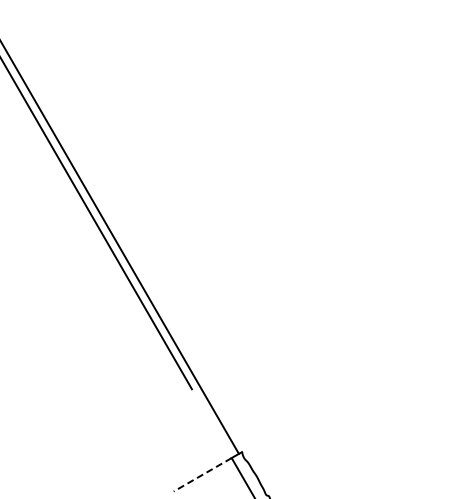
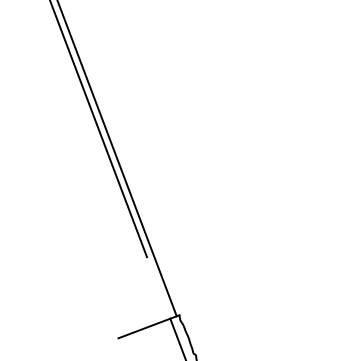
line: (202, 475) -> (144, 329), dashed -> solid

